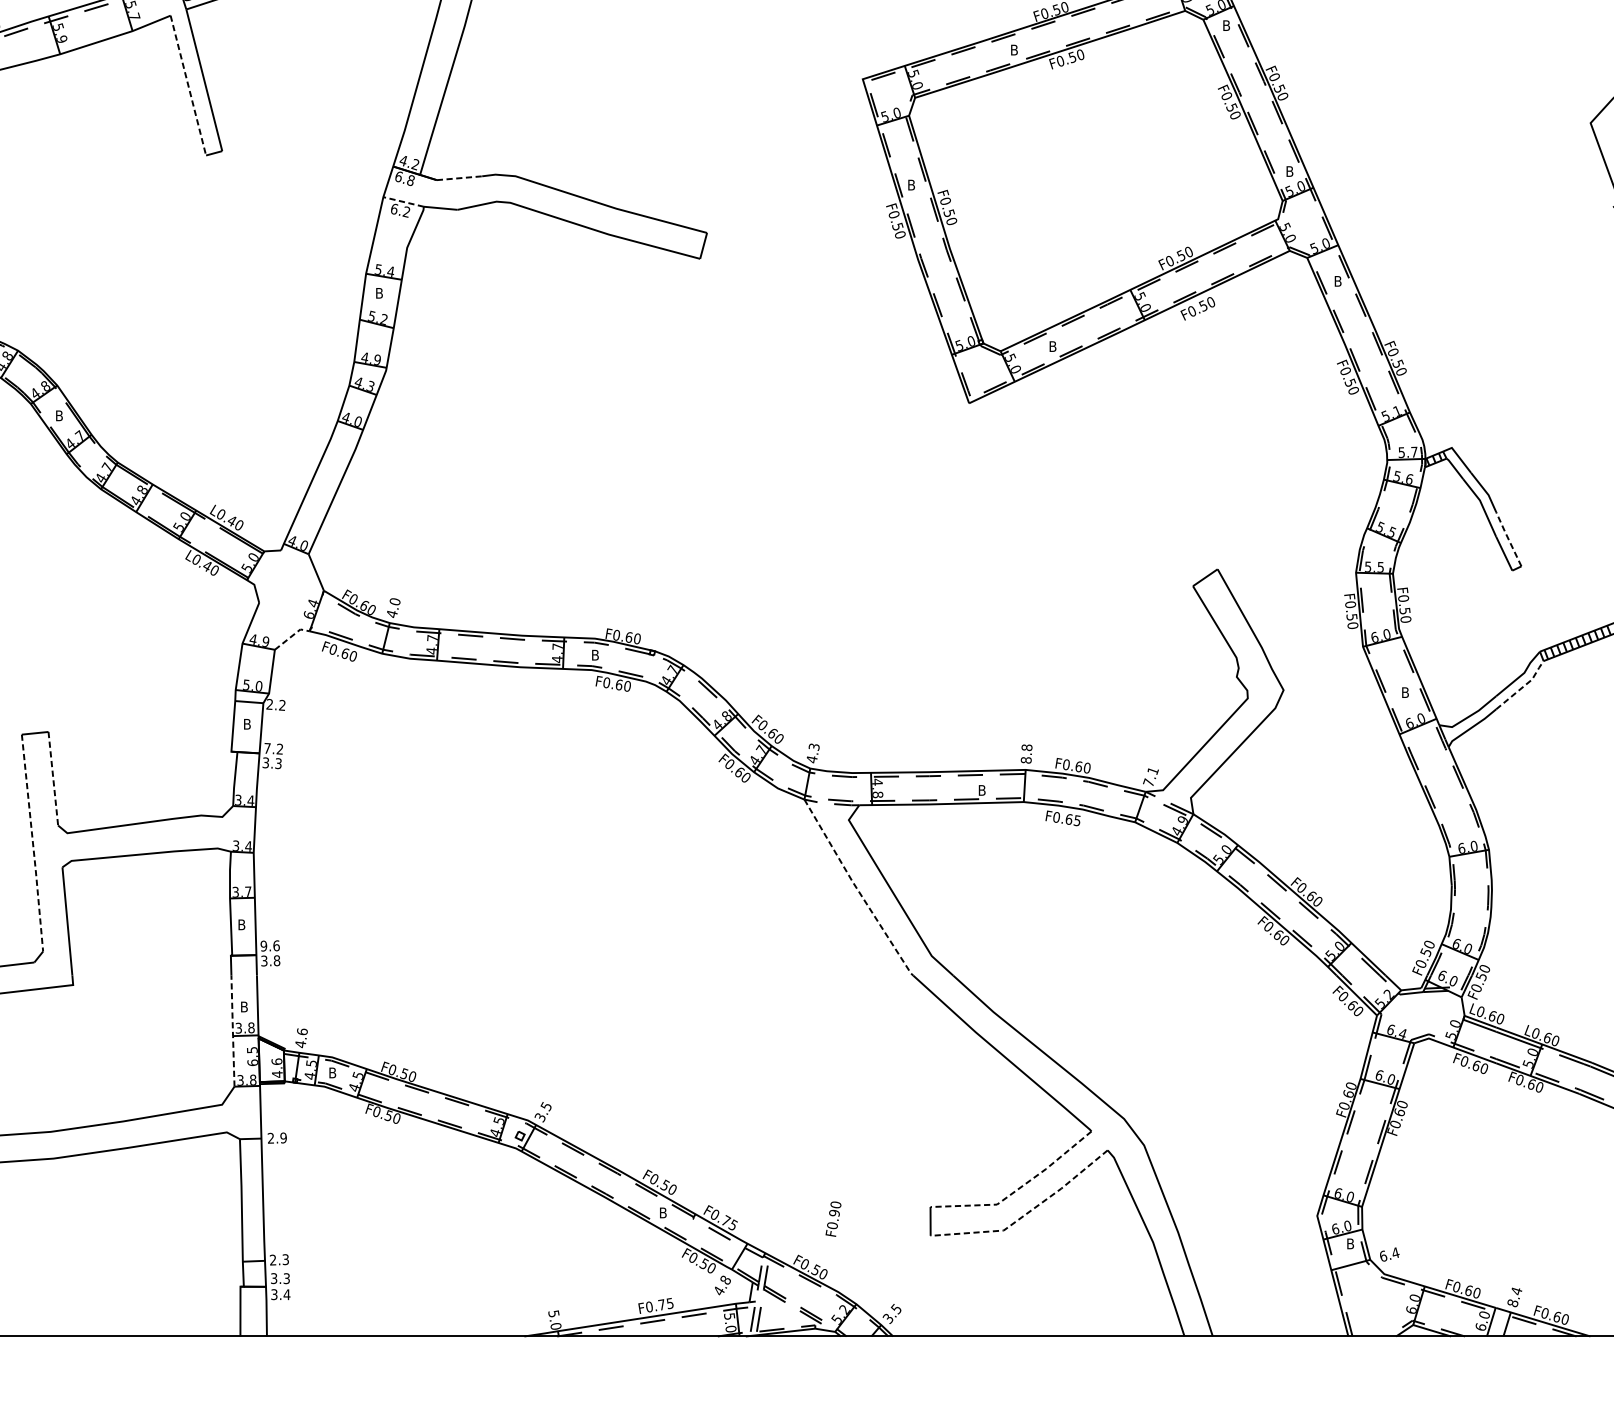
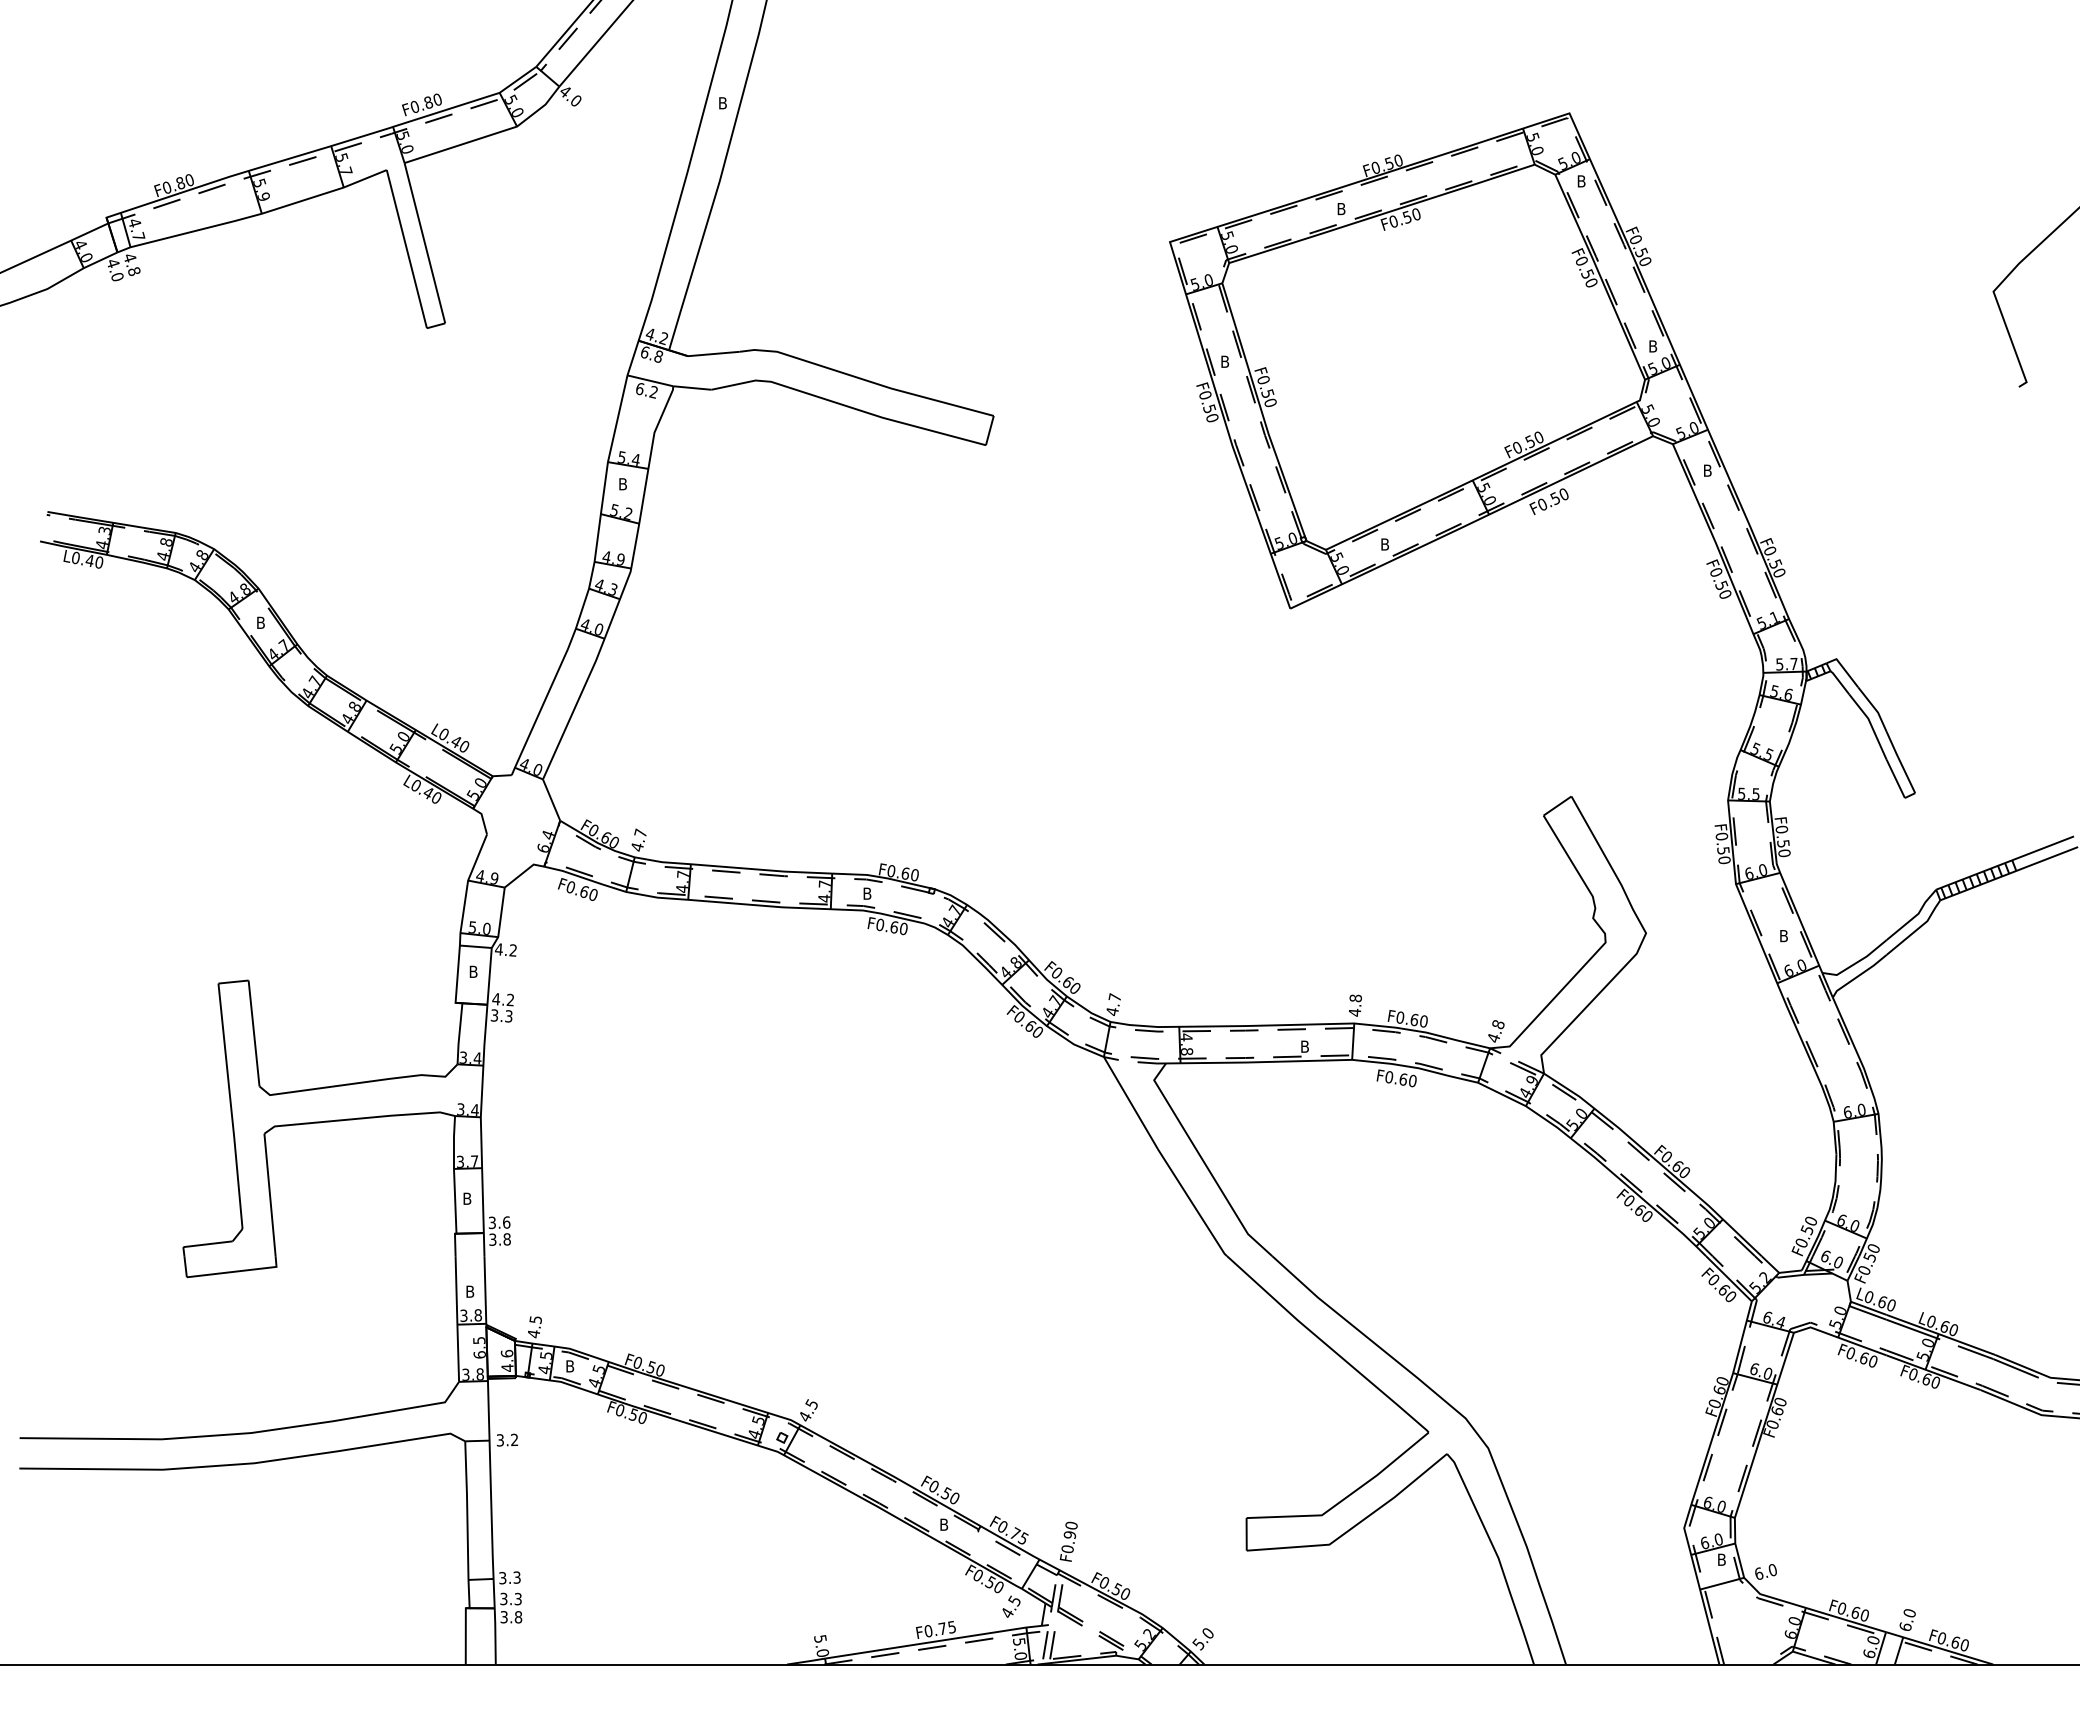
line: (188, 85) -> (406, 249), dashed -> solid
line: (459, 178) -> (713, 354), dashed -> solid
line: (403, 201) -> (650, 380), dashed -> solid
line: (1508, 539) -> (1900, 762), dashed -> solid
text: (394, 601) -> (640, 832), 4.0 -> 4.7
line: (292, 636) -> (524, 872), dashed -> solid
line: (1524, 685) -> (1918, 928), dashed -> solid
text: (269, 704) -> (498, 949), 2.2 -> 4.2
text: (813, 746) -> (1114, 997), 4.3 -> 4.7
text: (267, 748) -> (496, 999), 7.2 -> 4.2
text: (1025, 760) -> (1354, 1012), 8.8 -> 4.8
text: (1151, 777) -> (1496, 1031), 7.1 -> 4.8
line: (53, 778) -> (254, 1033), dashed -> solid
text: (1077, 820) -> (1412, 1080), F0.65 -> F0.60
line: (33, 844) -> (231, 1107), dashed -> solid
line: (857, 889) -> (1163, 1158), dashed -> solid
text: (263, 945) -> (491, 1222), 9.6 -> 3.6
line: (233, 1031) -> (457, 1319), dashed -> solid
text: (302, 1032) -> (535, 1320), 4.6 -> 4.5
text: (539, 1118) -> (804, 1417), 3.5 -> 4.5
text: (277, 1138) -> (507, 1440), 2.9 -> 3.2
line: (1018, 1188) -> (1346, 1497), dashed -> solid
line: (1026, 1213) -> (1355, 1525), dashed -> solid
text: (833, 1218) -> (1068, 1541), moved
text: (1395, 1252) -> (1772, 1569), 6.4 -> 6.0
text: (272, 1260) -> (502, 1578), 2.3 -> 3.3
text: (725, 1279) -> (1014, 1600), 4.8 -> 4.5
text: (287, 1294) -> (518, 1617), 3.4 -> 3.8
text: (1514, 1297) -> (1907, 1620), 8.4 -> 6.0
text: (891, 1311) -> (1202, 1636), 3.5 -> 5.0

